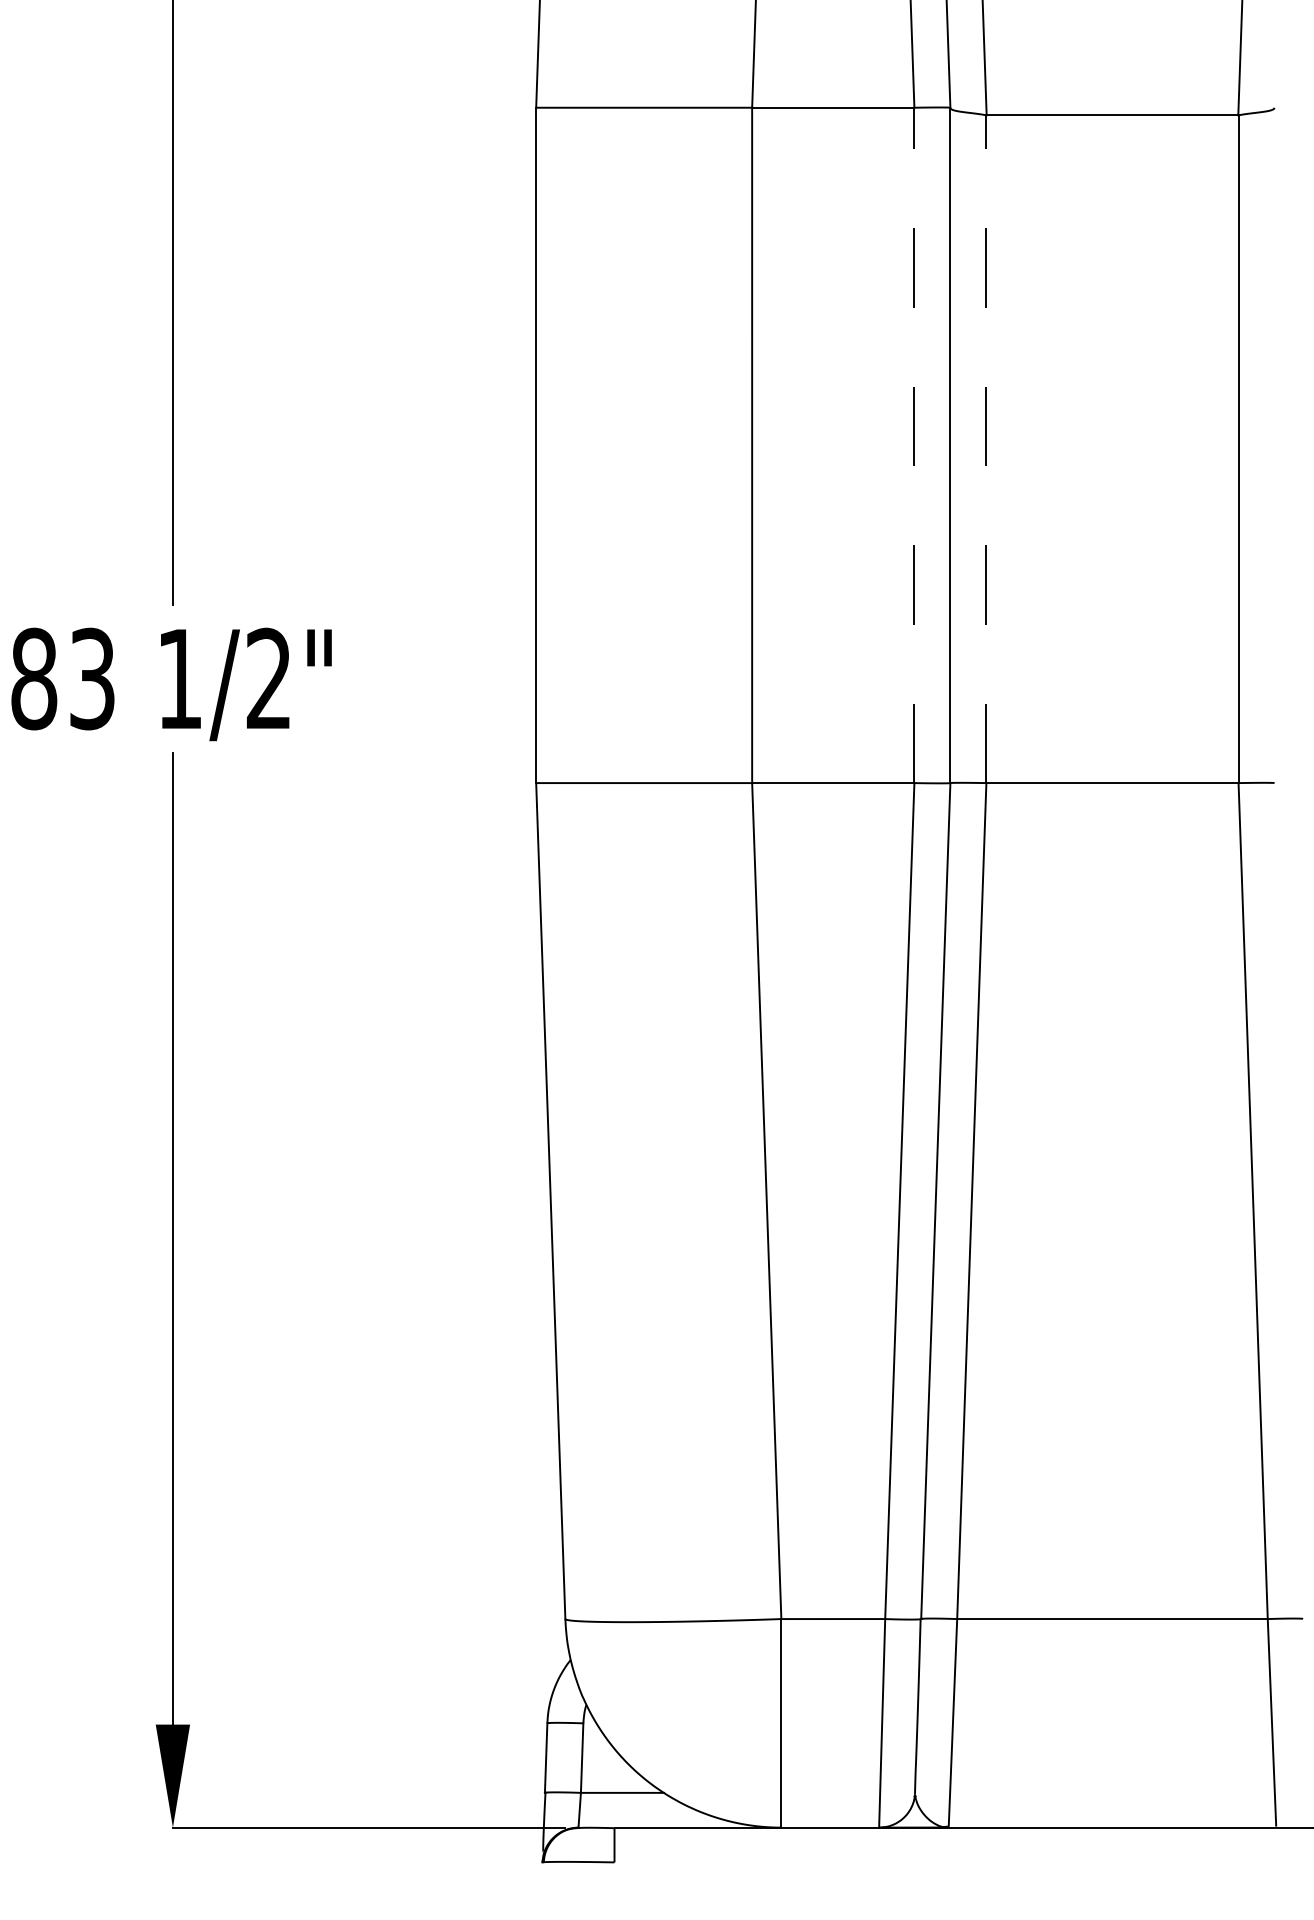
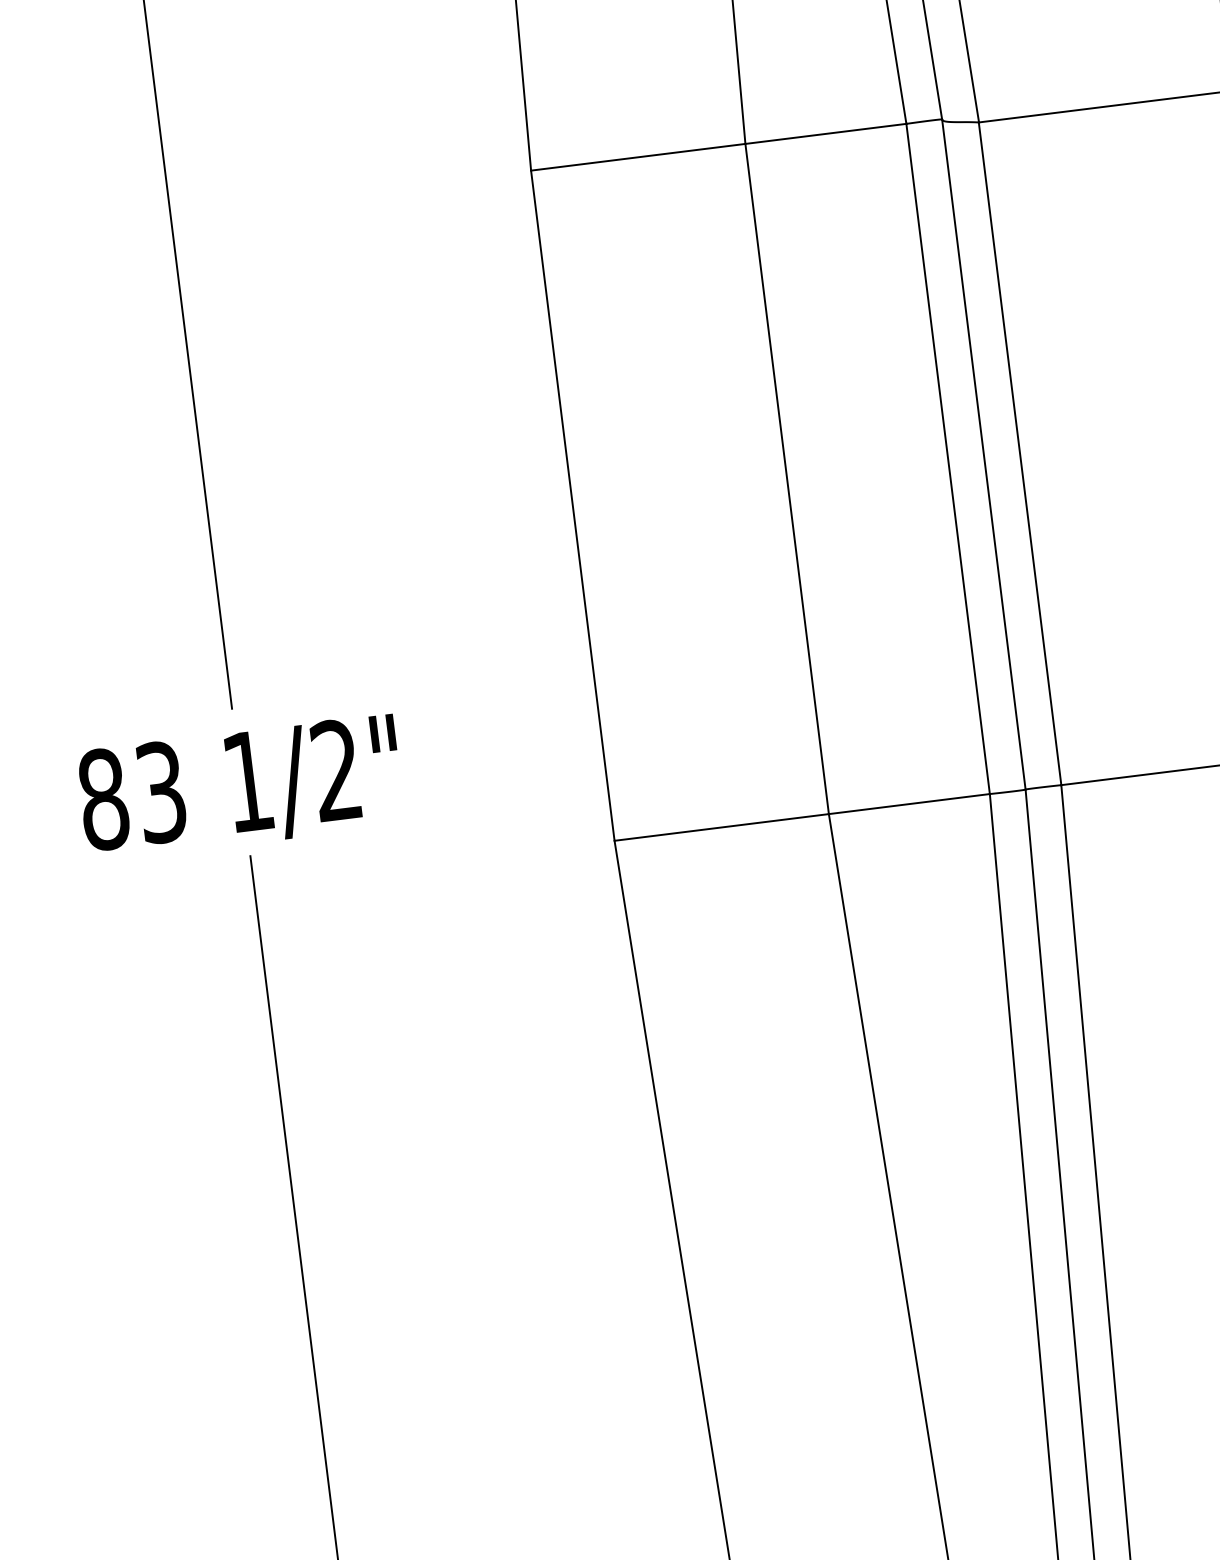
line: (914, 445) -> (948, 459), dashed -> solid
line: (986, 449) -> (1020, 454), dashed -> solid

